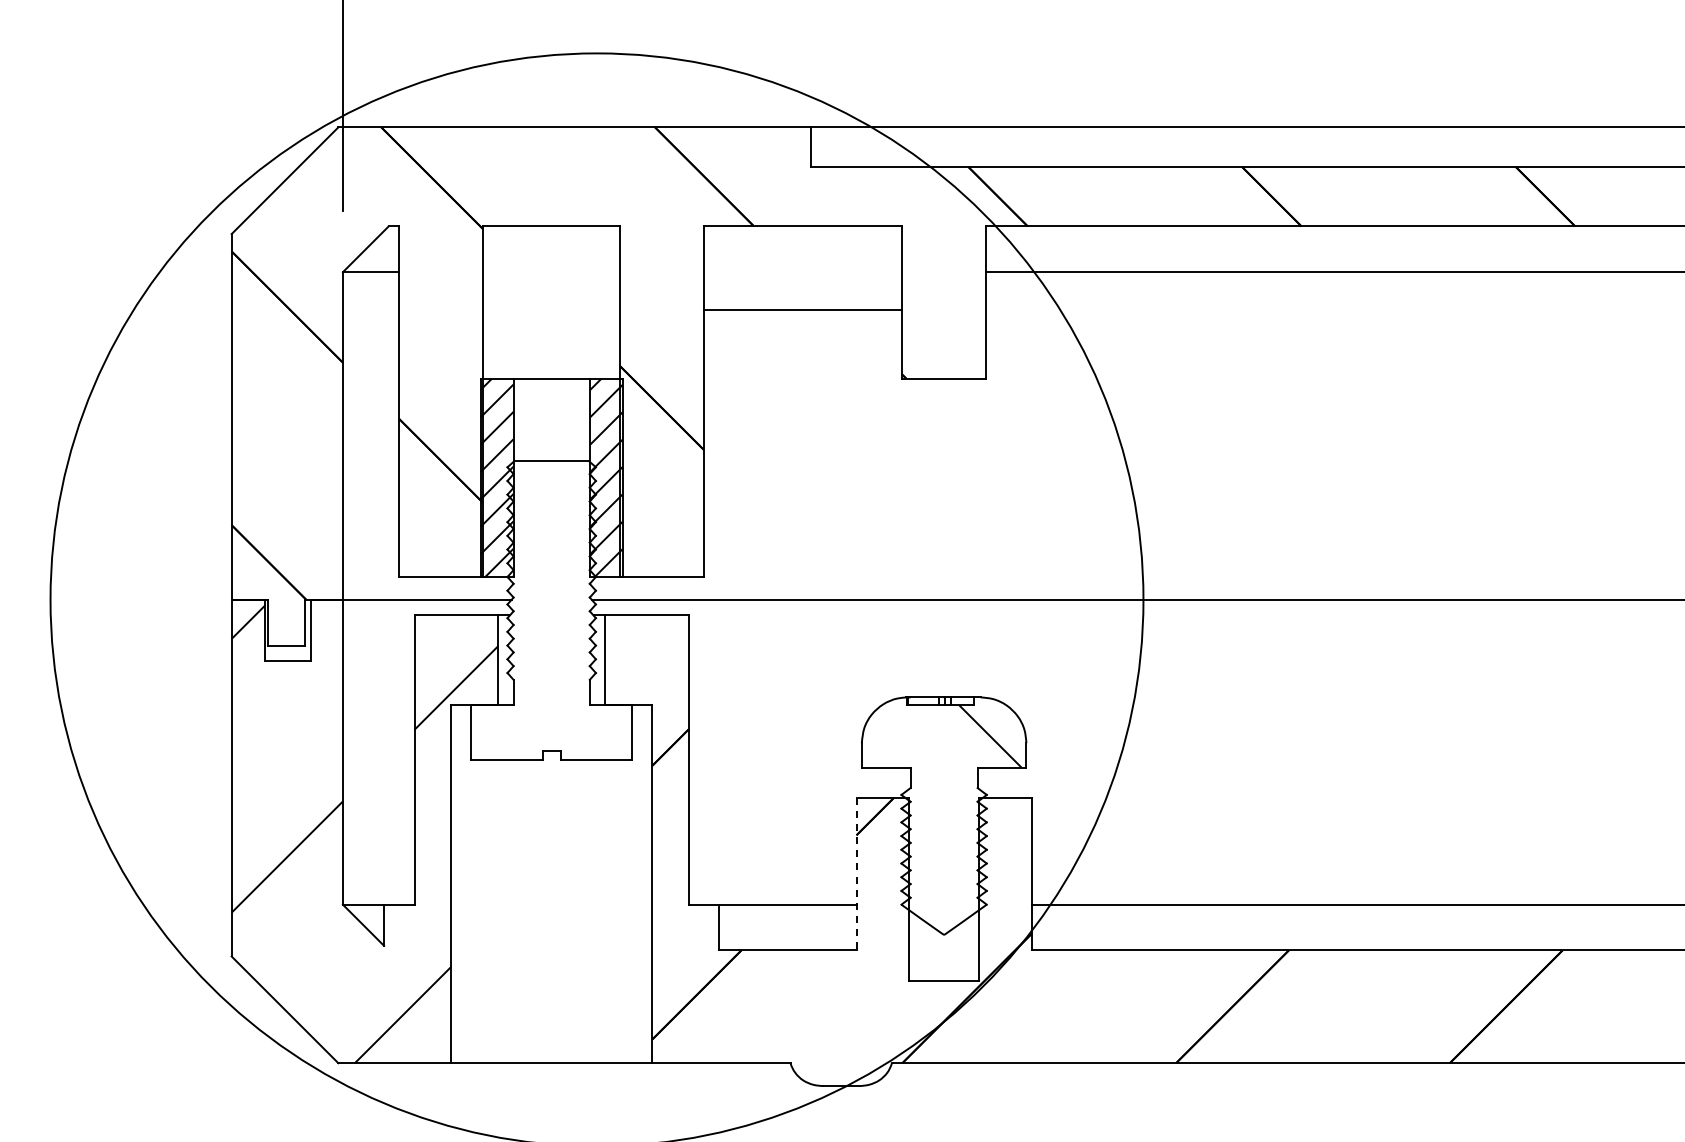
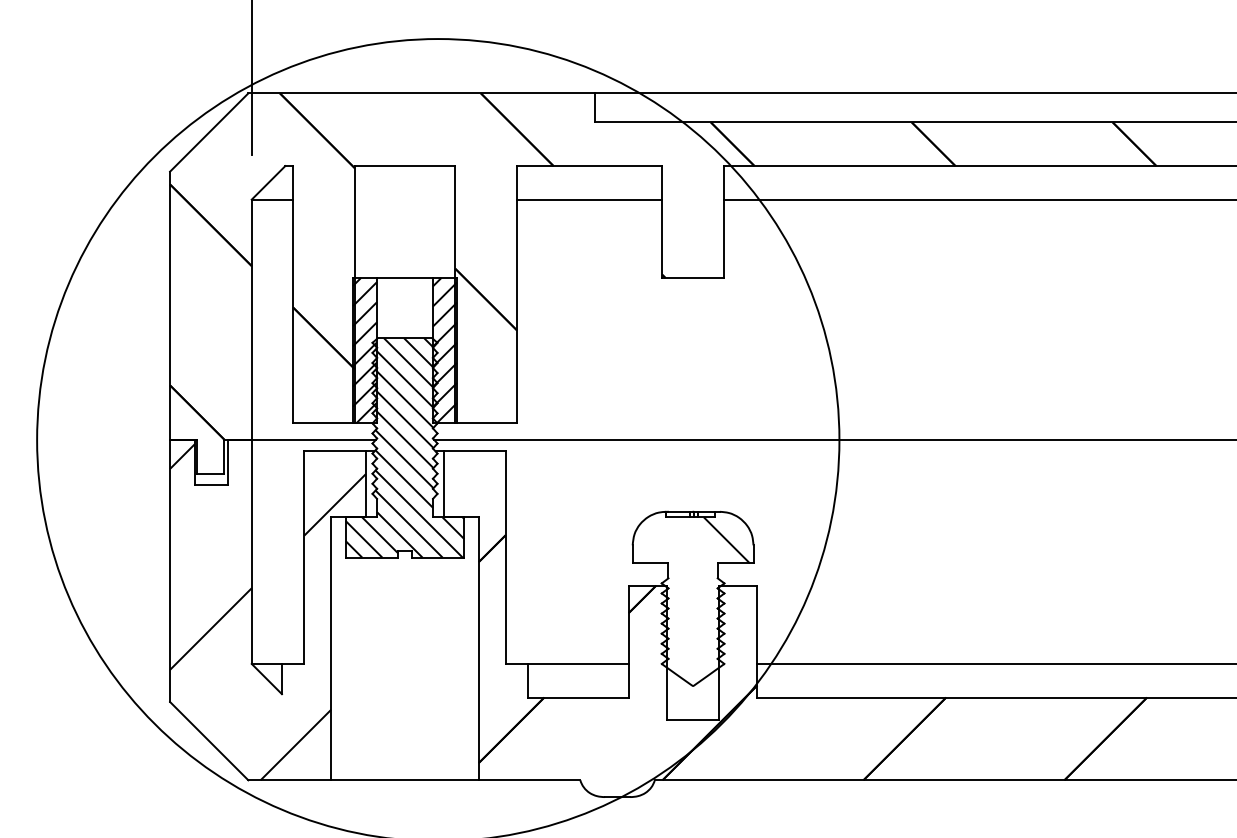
line: (802, 310) -> (589, 199), moved
hatch: (551, 610) -> (404, 447), added
line: (856, 874) -> (628, 641), dashed -> solid

